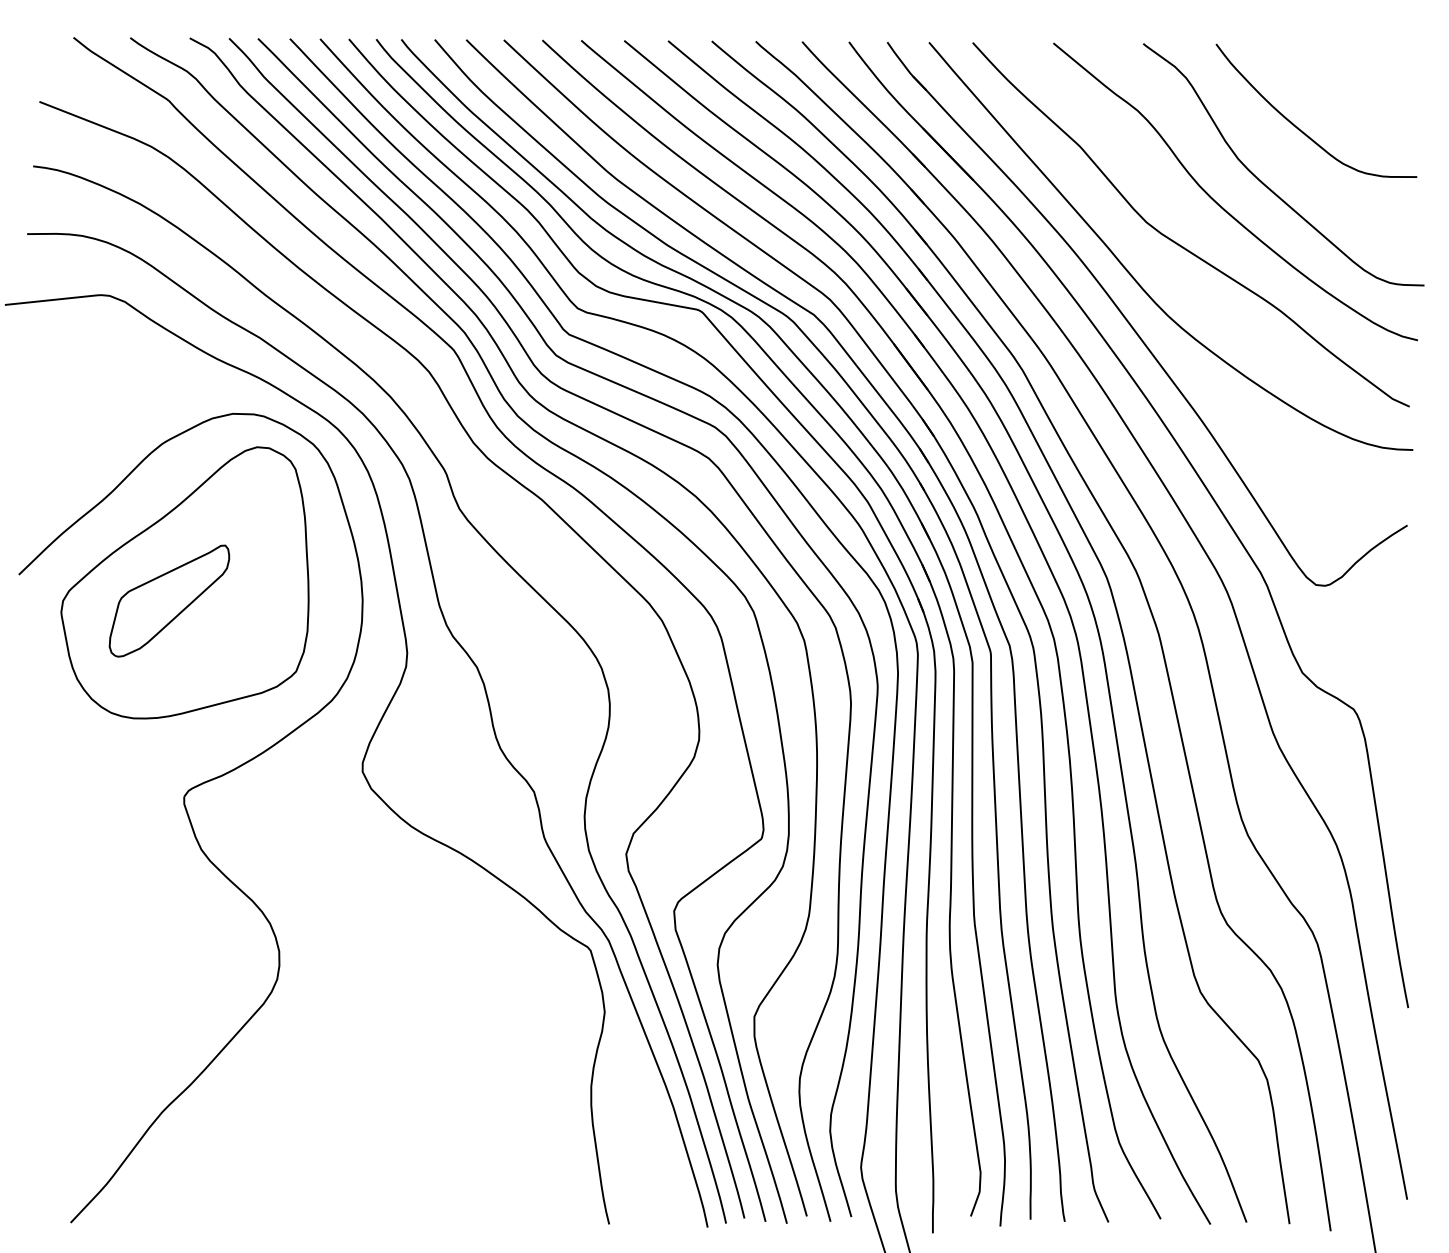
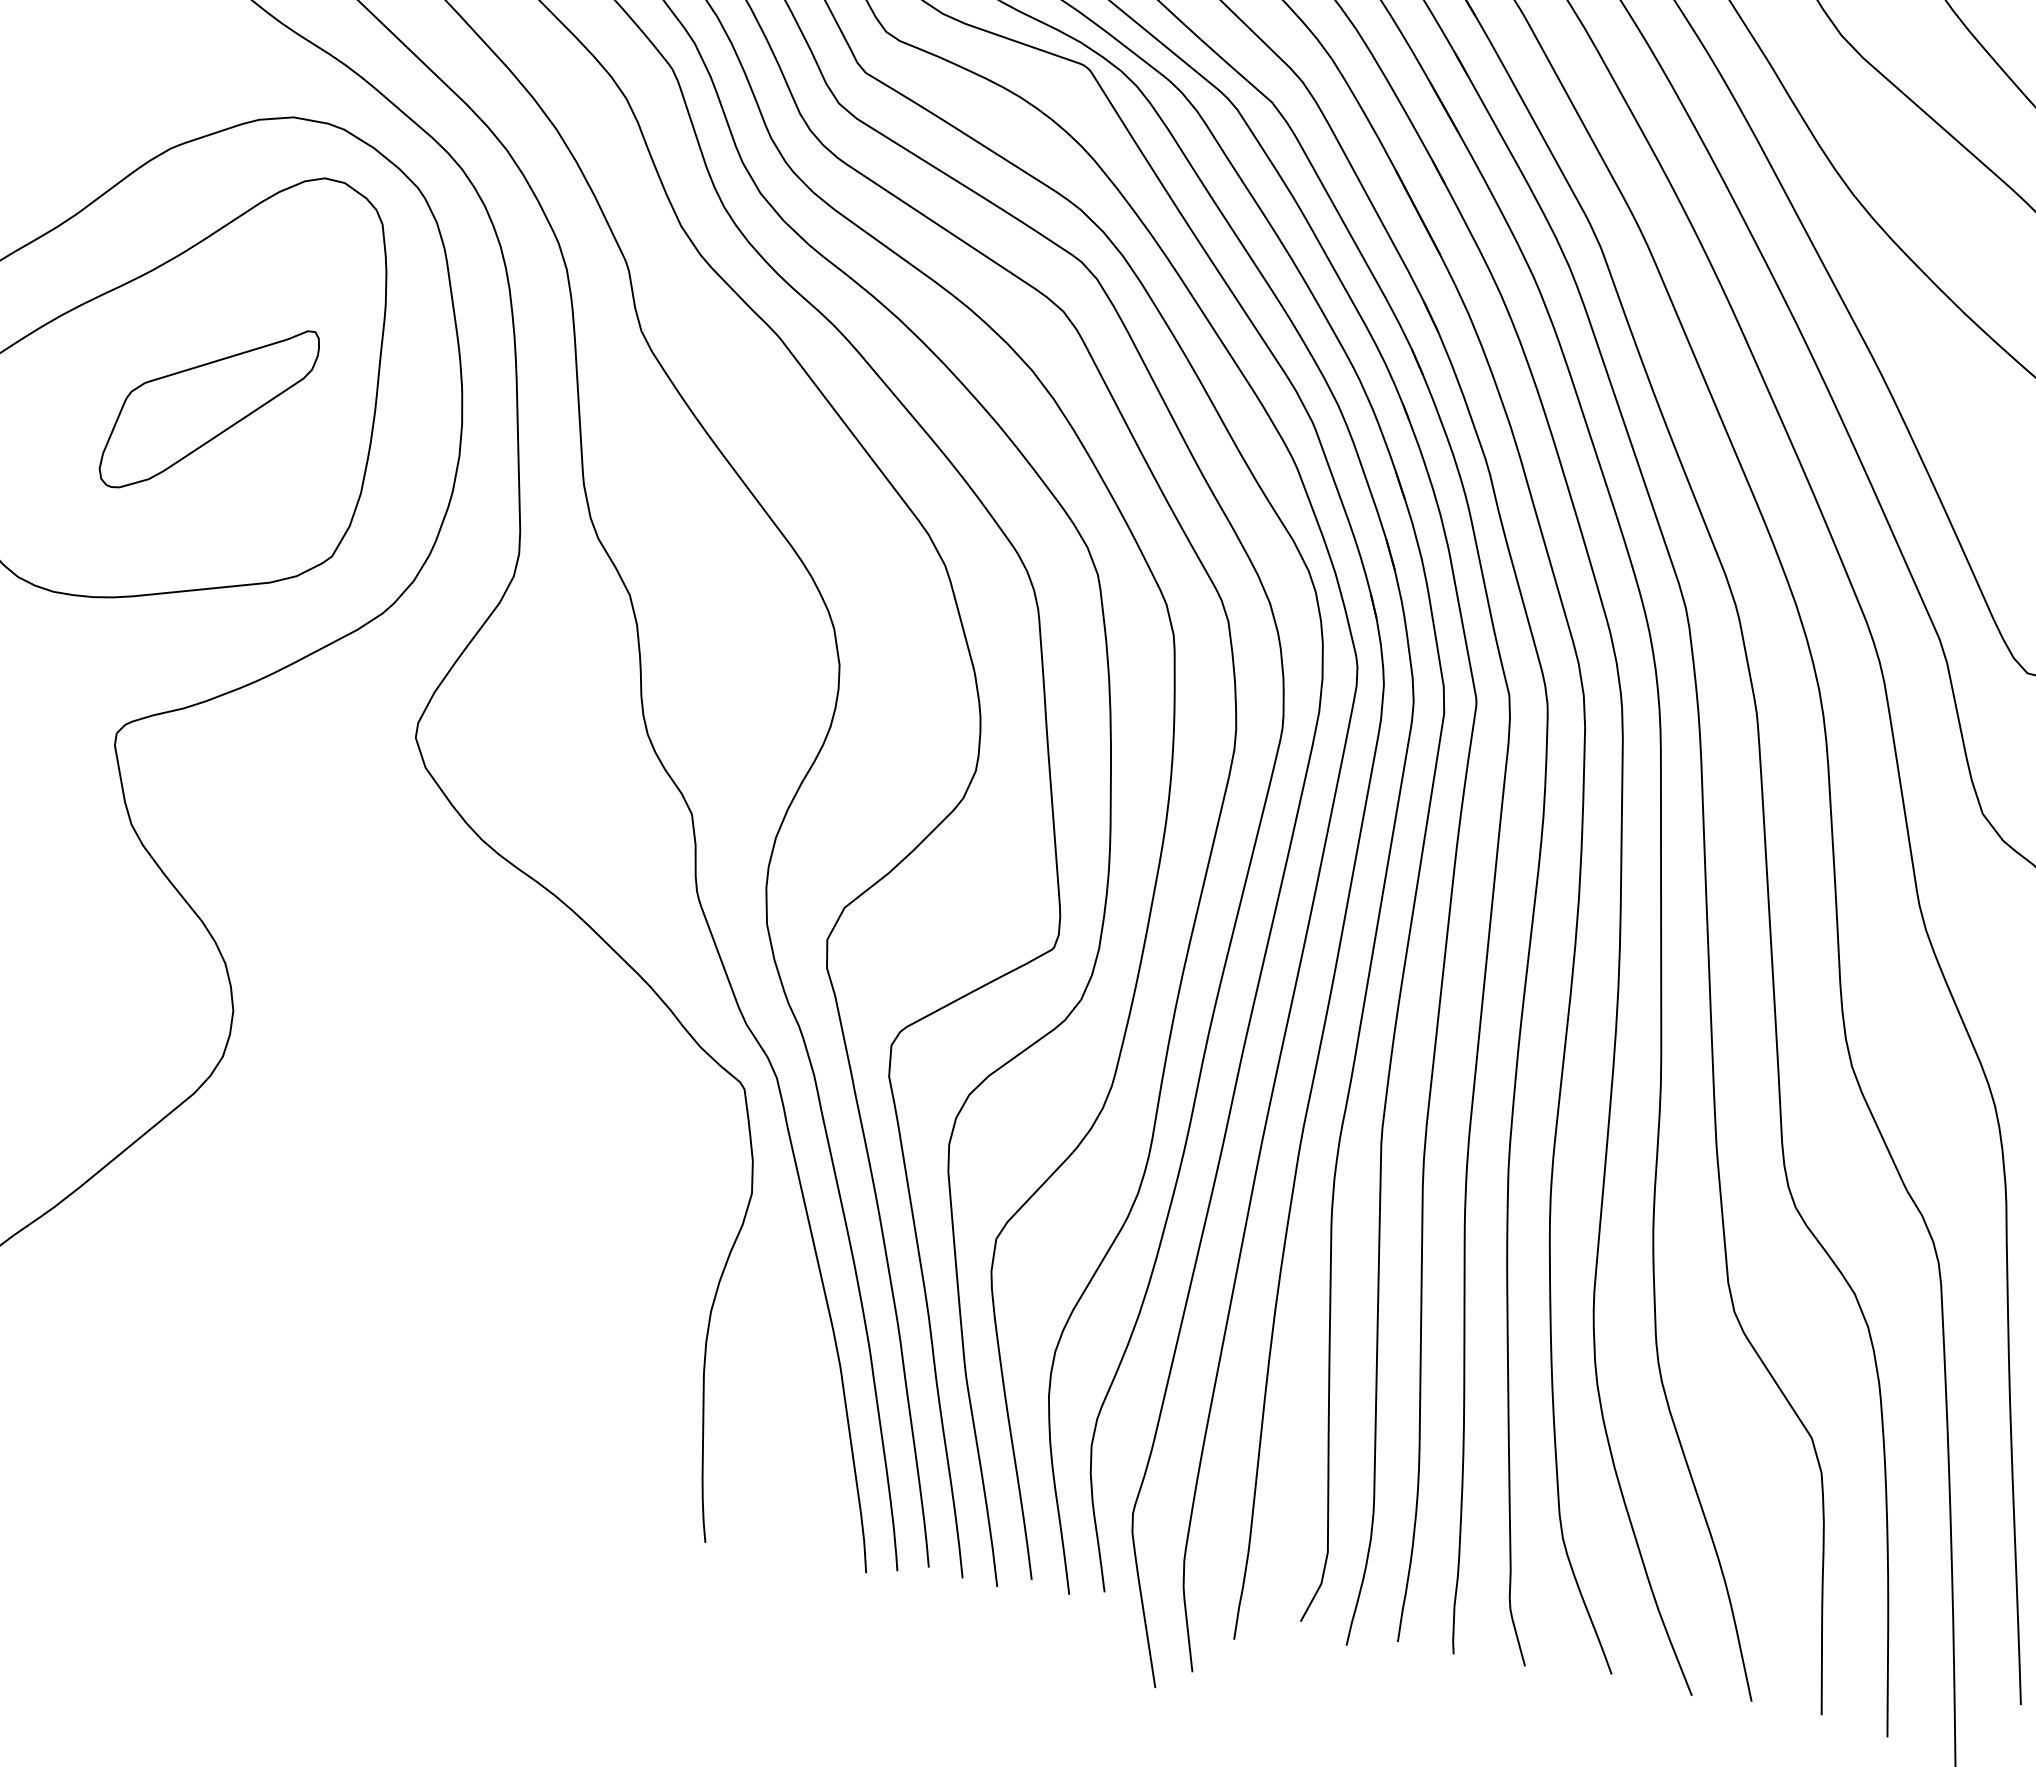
part: (169, 600) -> (209, 407), moved

